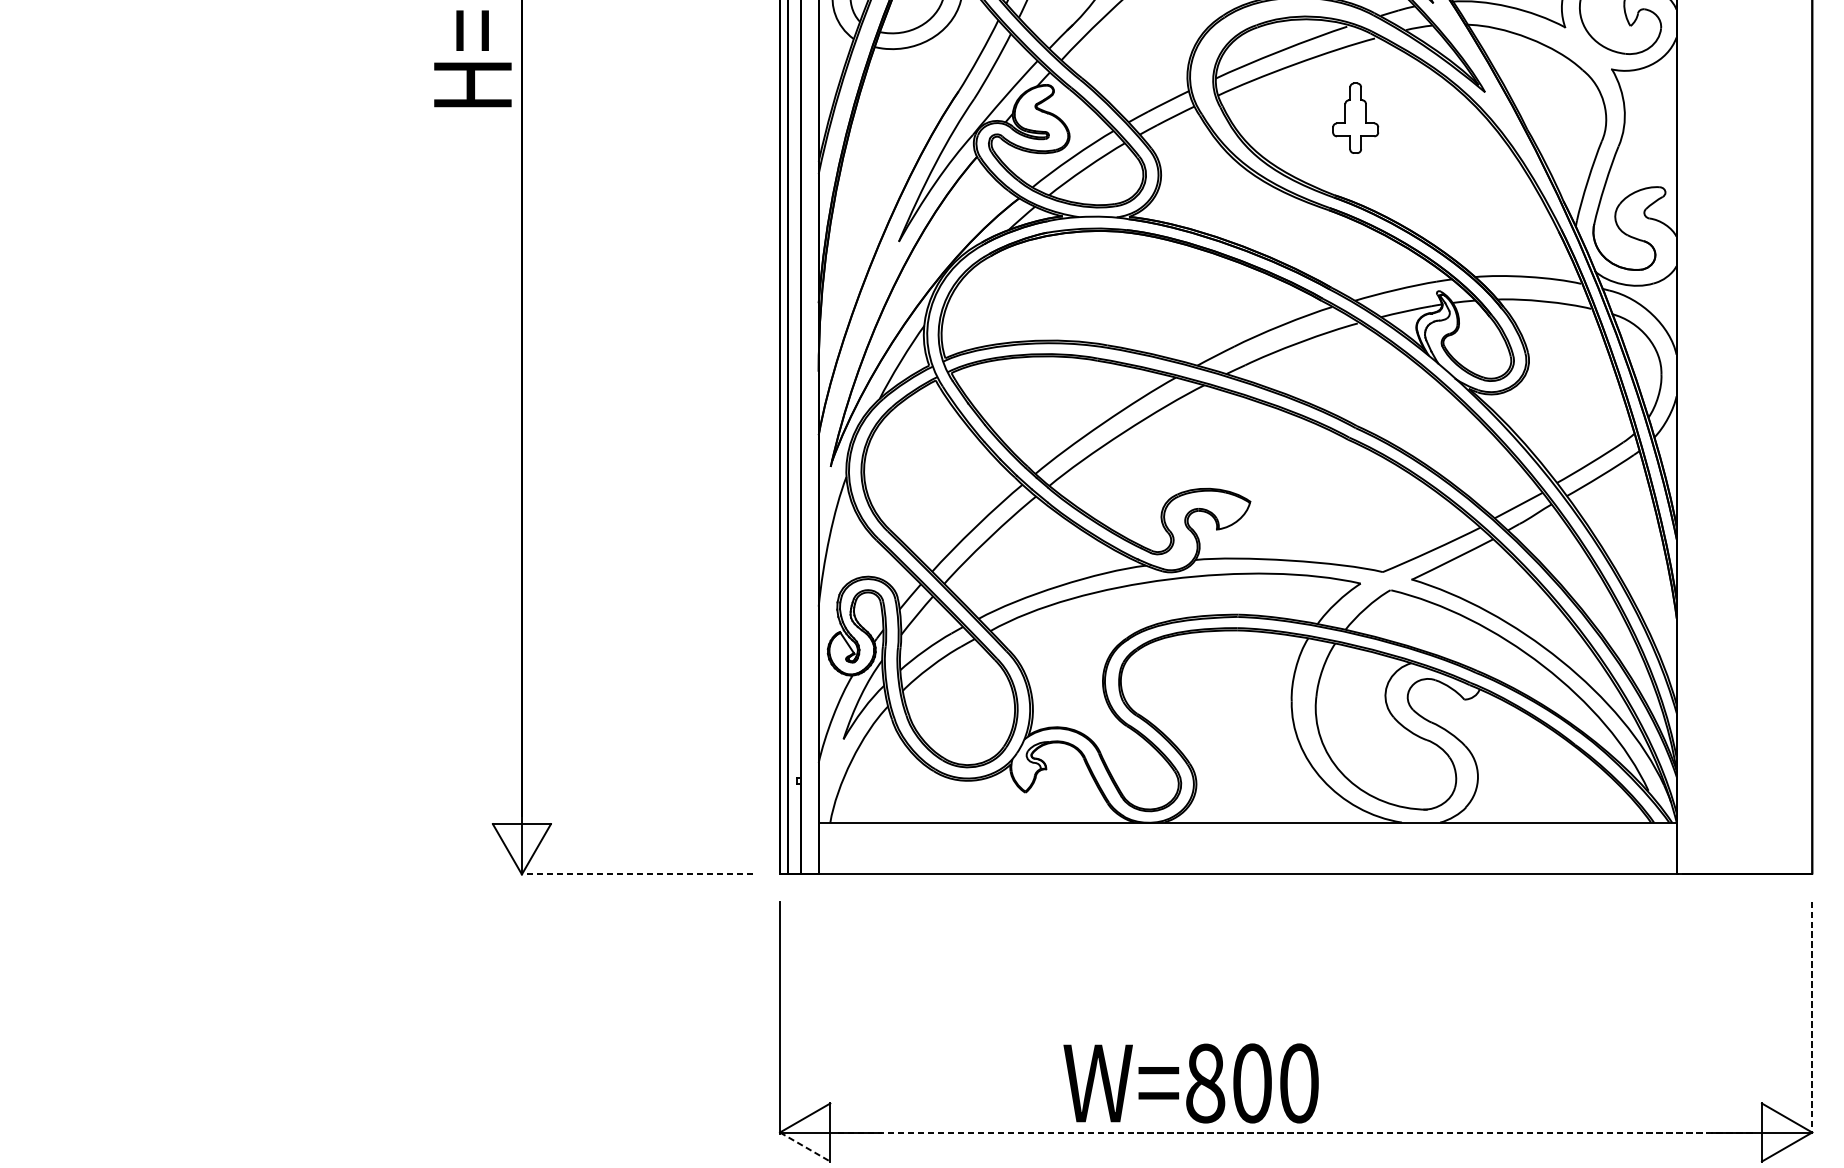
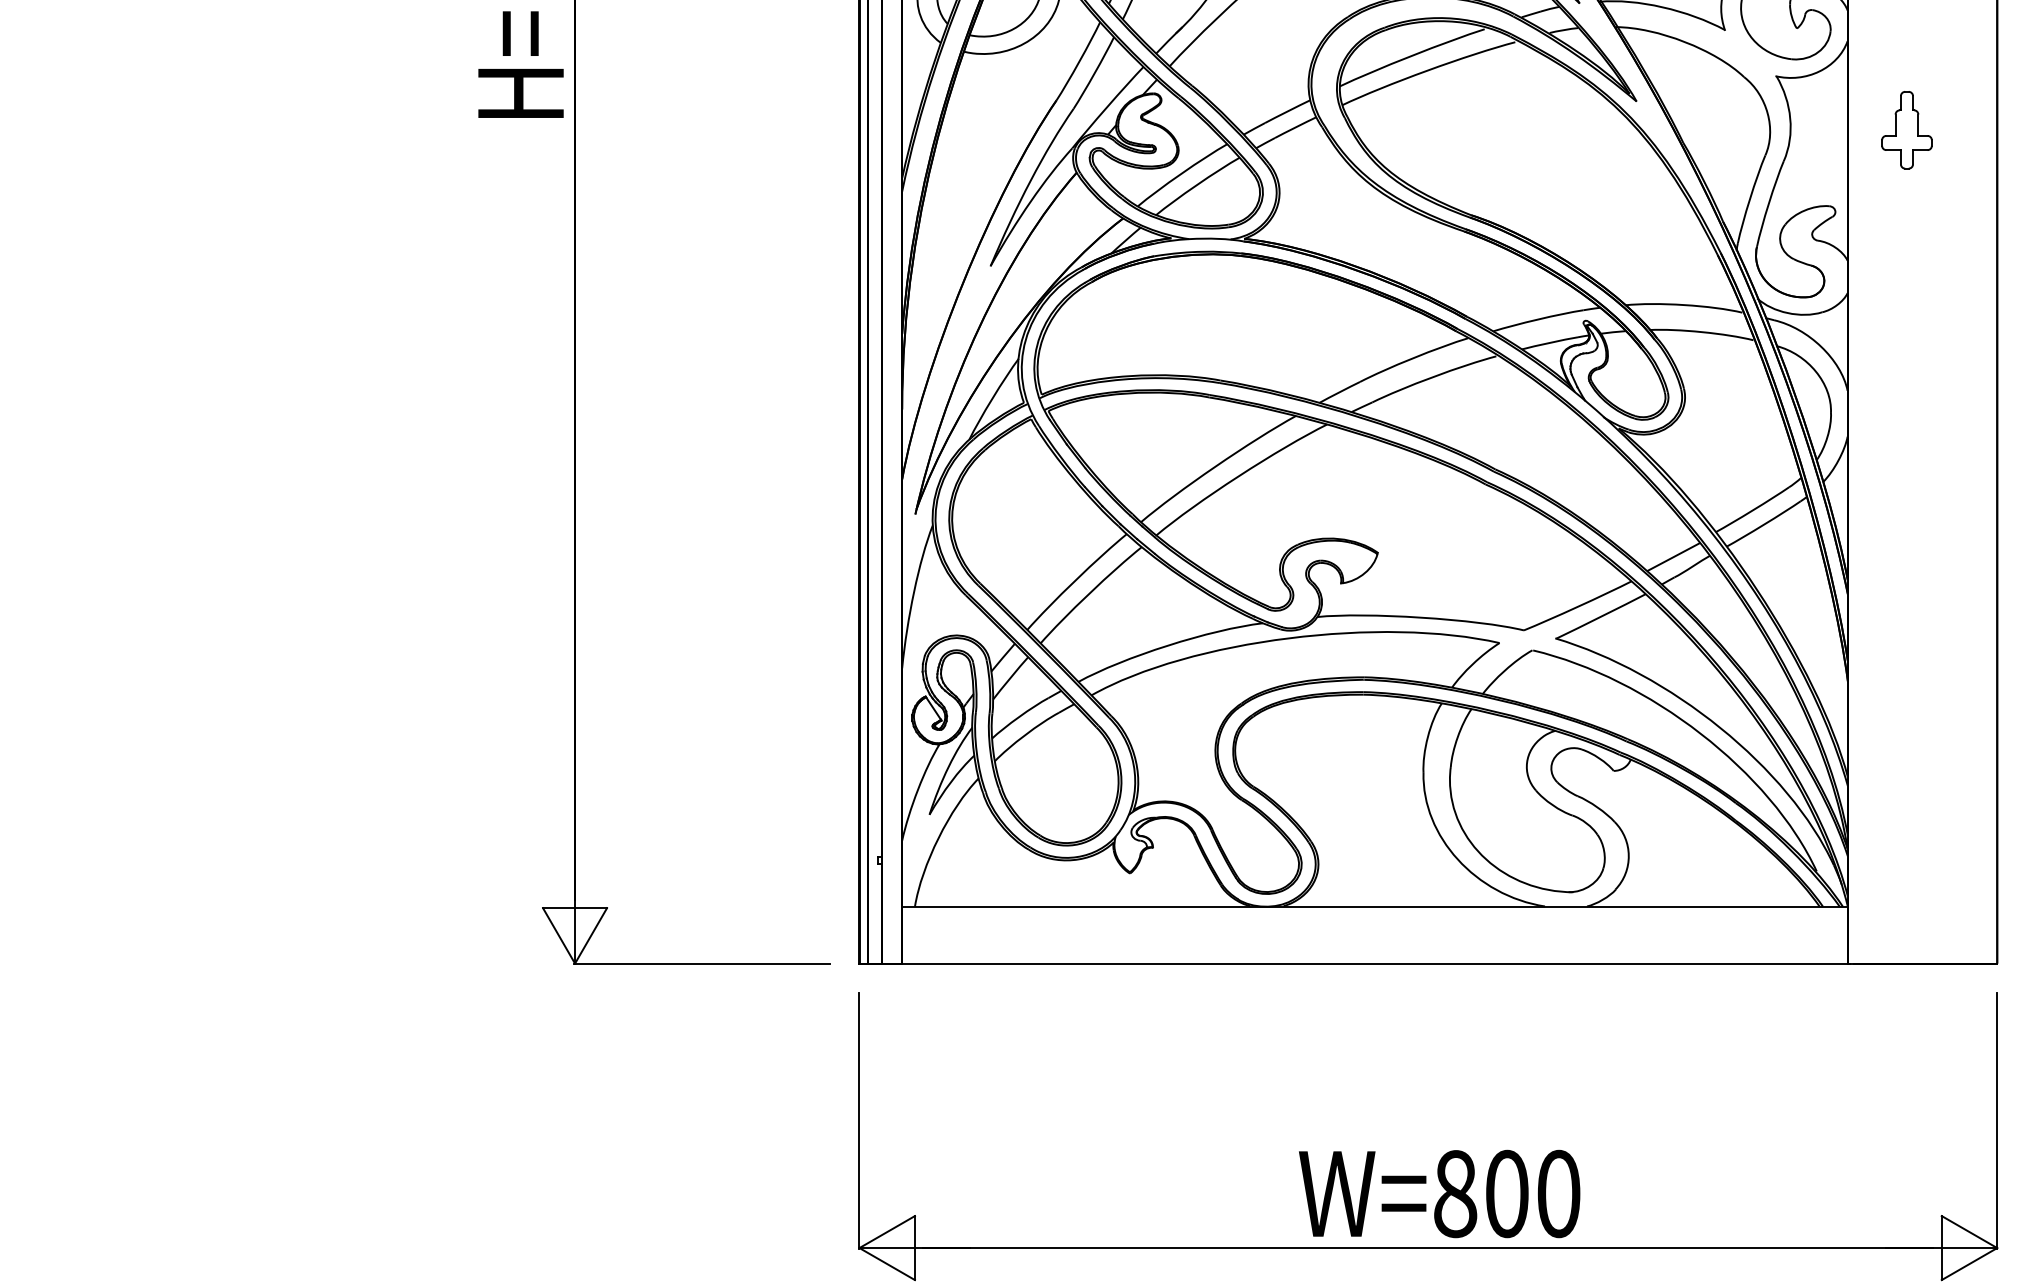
part: (1355, 118) -> (1906, 130), moved
line: (636, 874) -> (701, 963), dashed -> solid
line: (1812, 1017) -> (1997, 1121), dashed -> solid
text: (1191, 1083) -> (1439, 1193), moved
line: (1296, 1132) -> (1428, 1248), dashed -> solid
line: (805, 1147) -> (887, 1264), dashed -> solid

